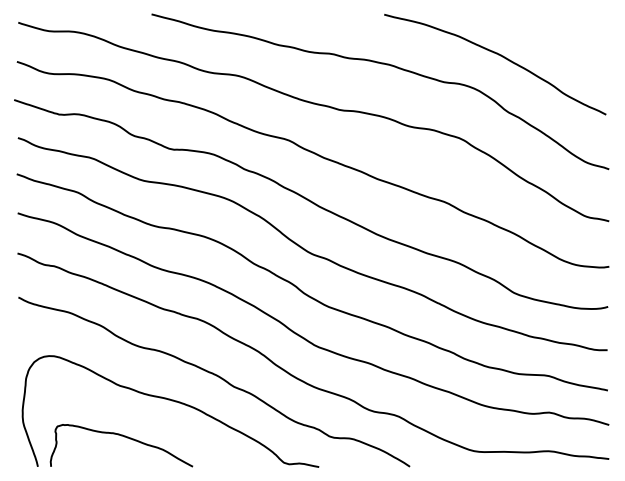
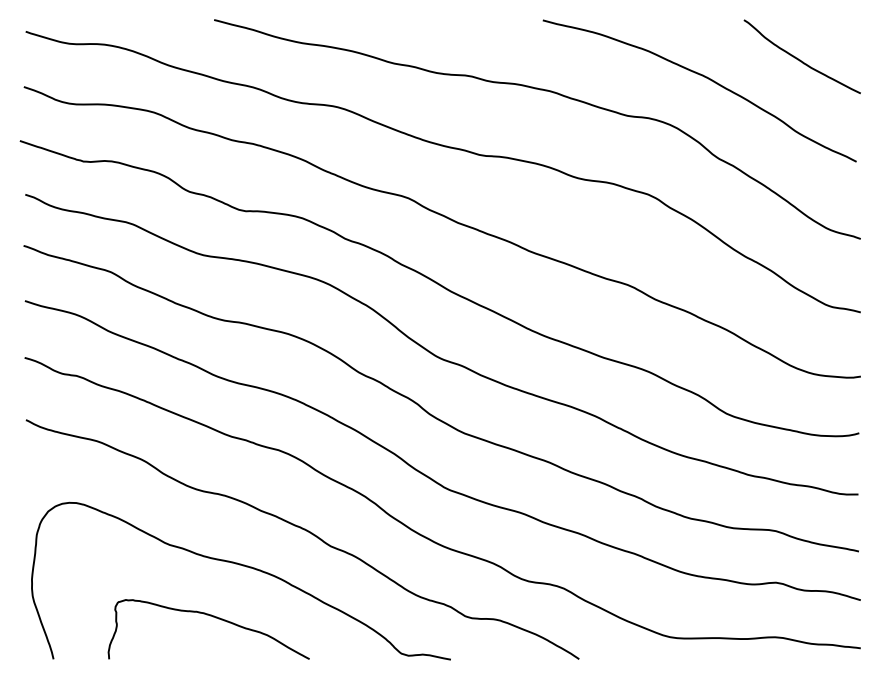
curve: (566, 42) -> (800, 59), added
curve: (124, 437) -> (213, 617), moved

